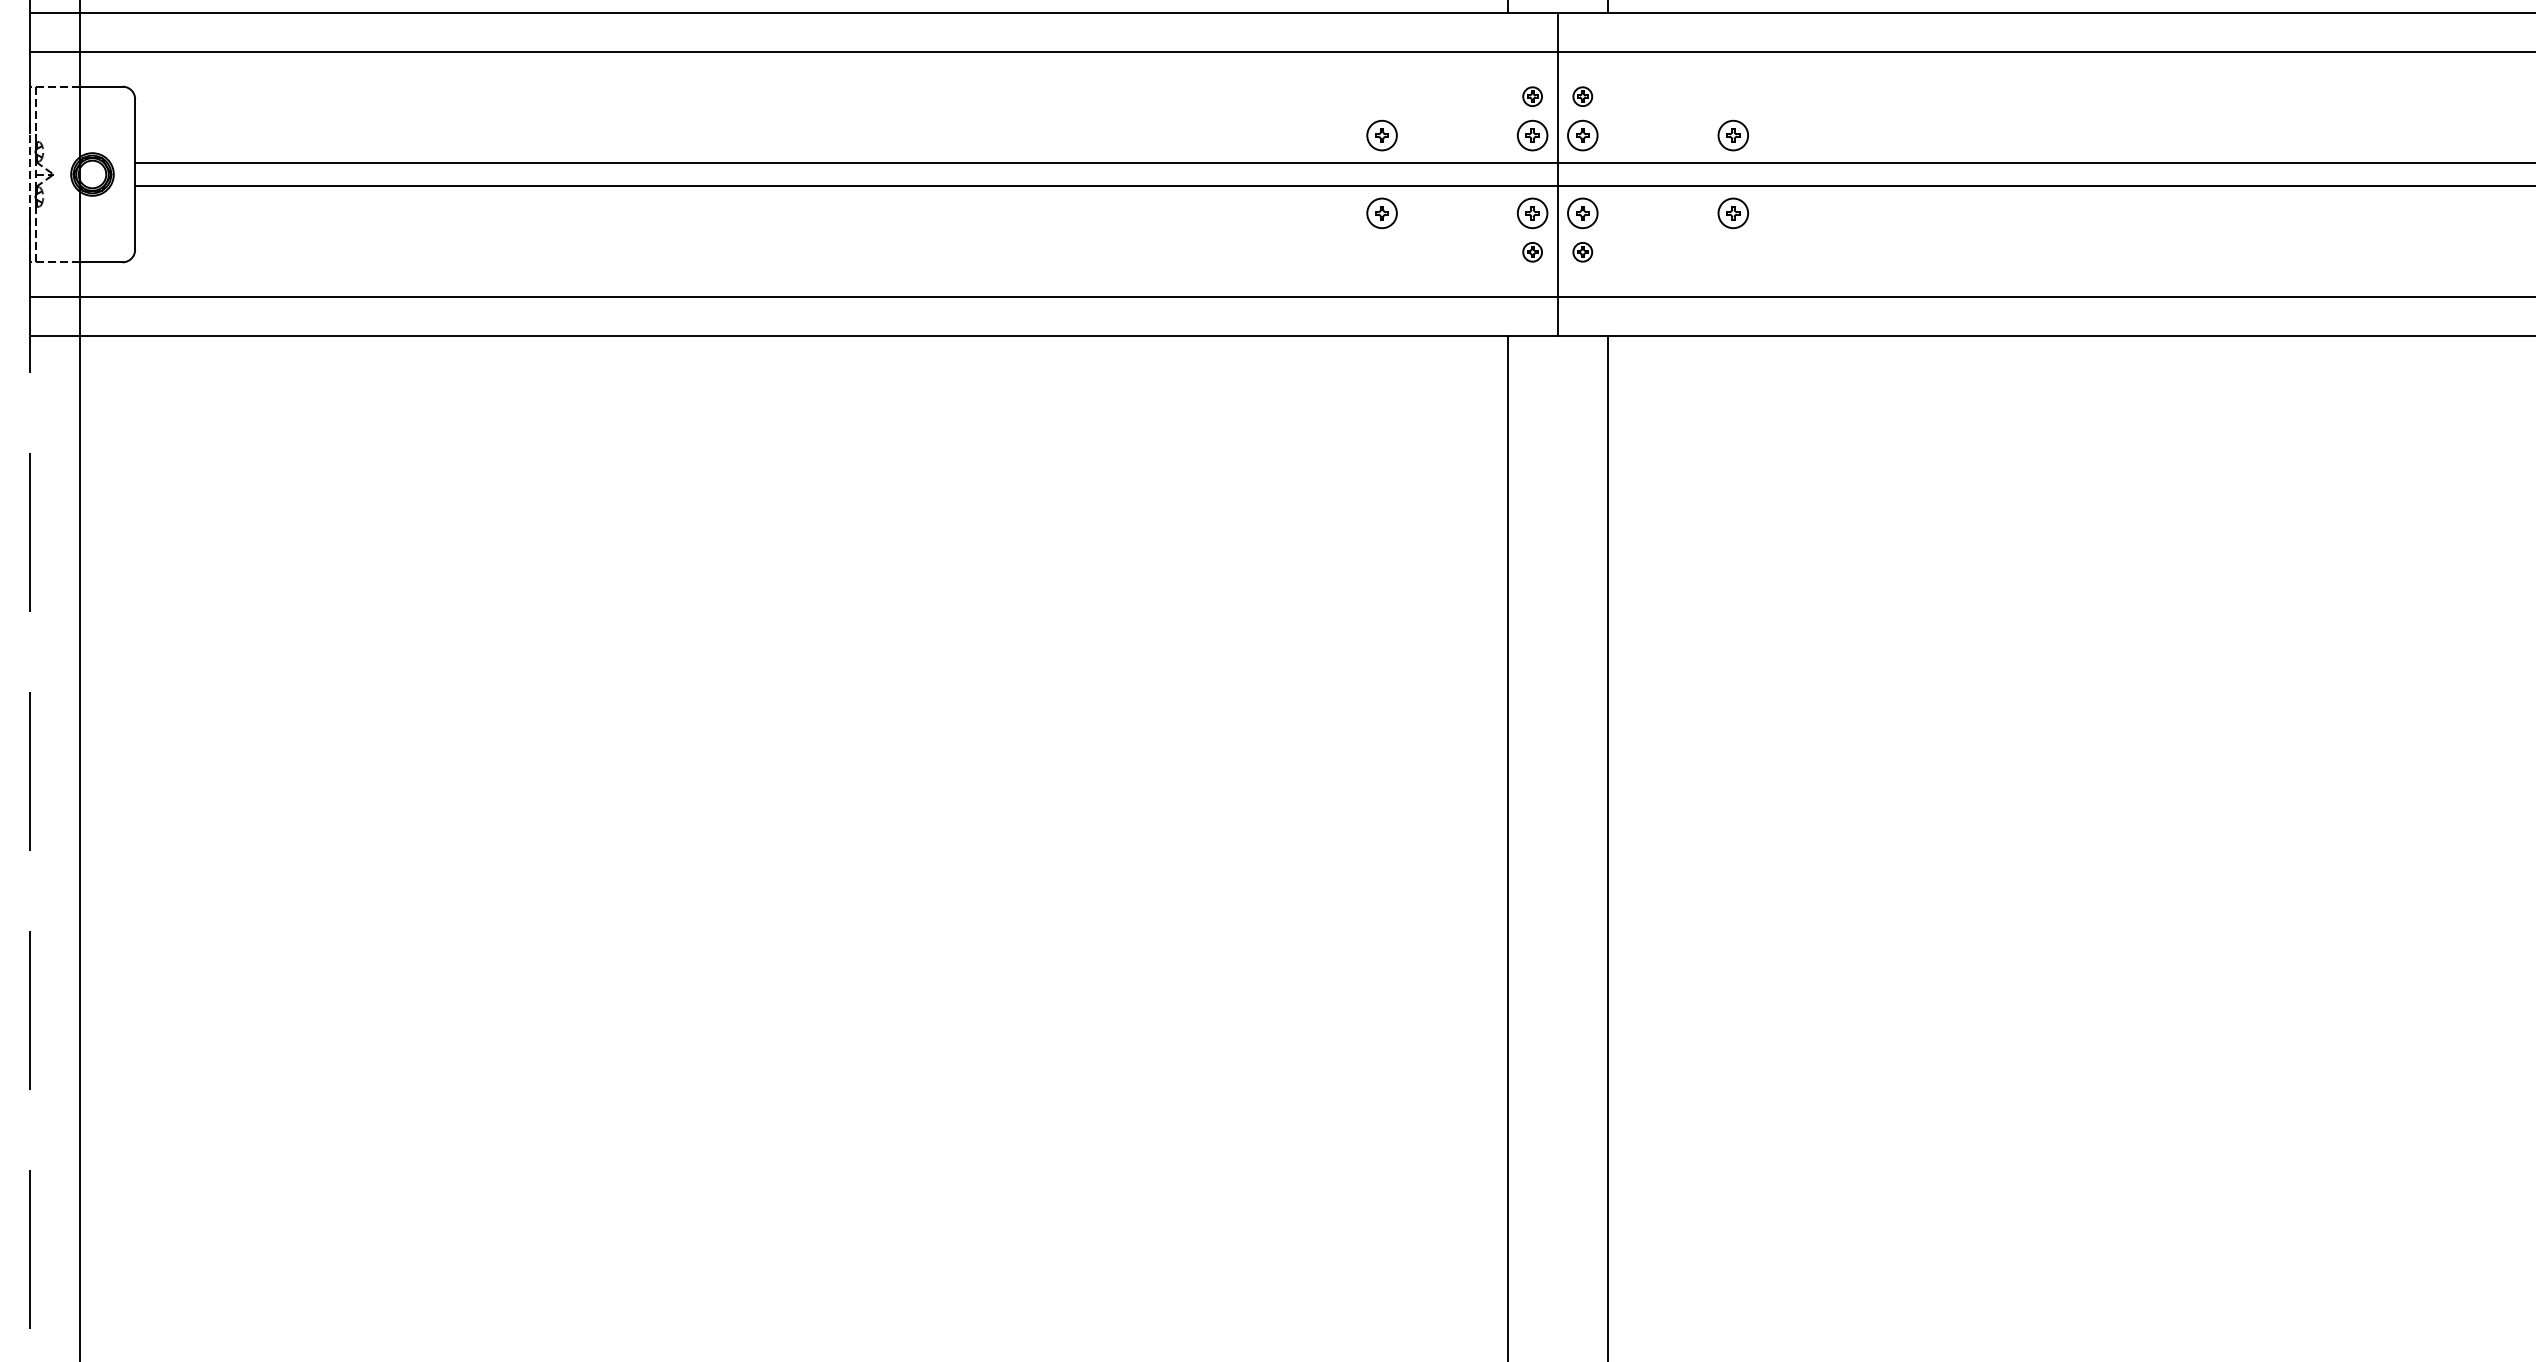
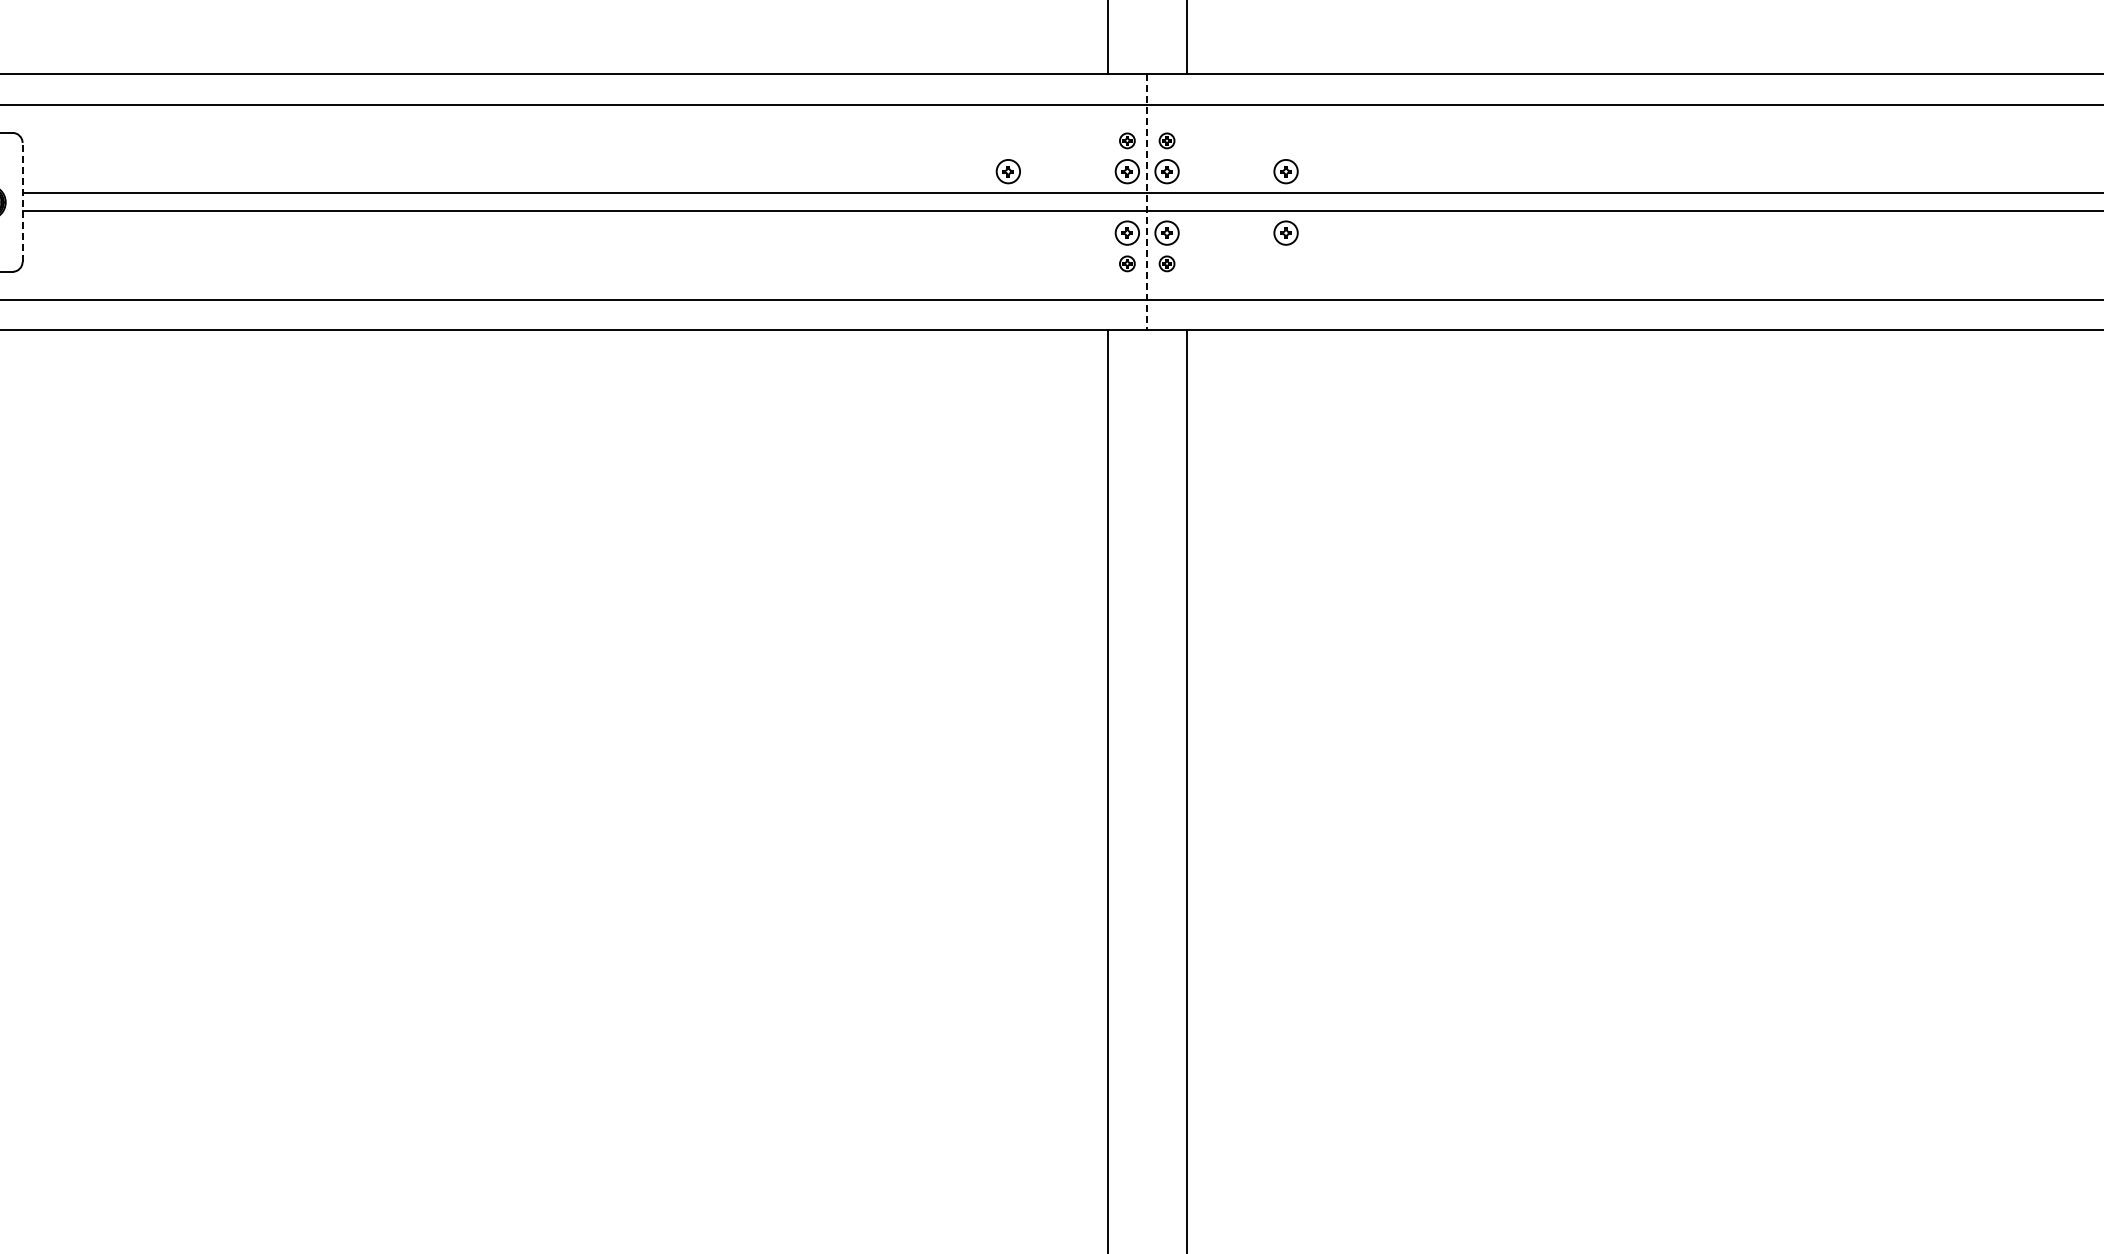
line: (135, 174) -> (22, 202), solid -> dashed
line: (1558, 174) -> (1147, 202), solid -> dashed
part: (1380, 212) -> (1007, 232), removed

